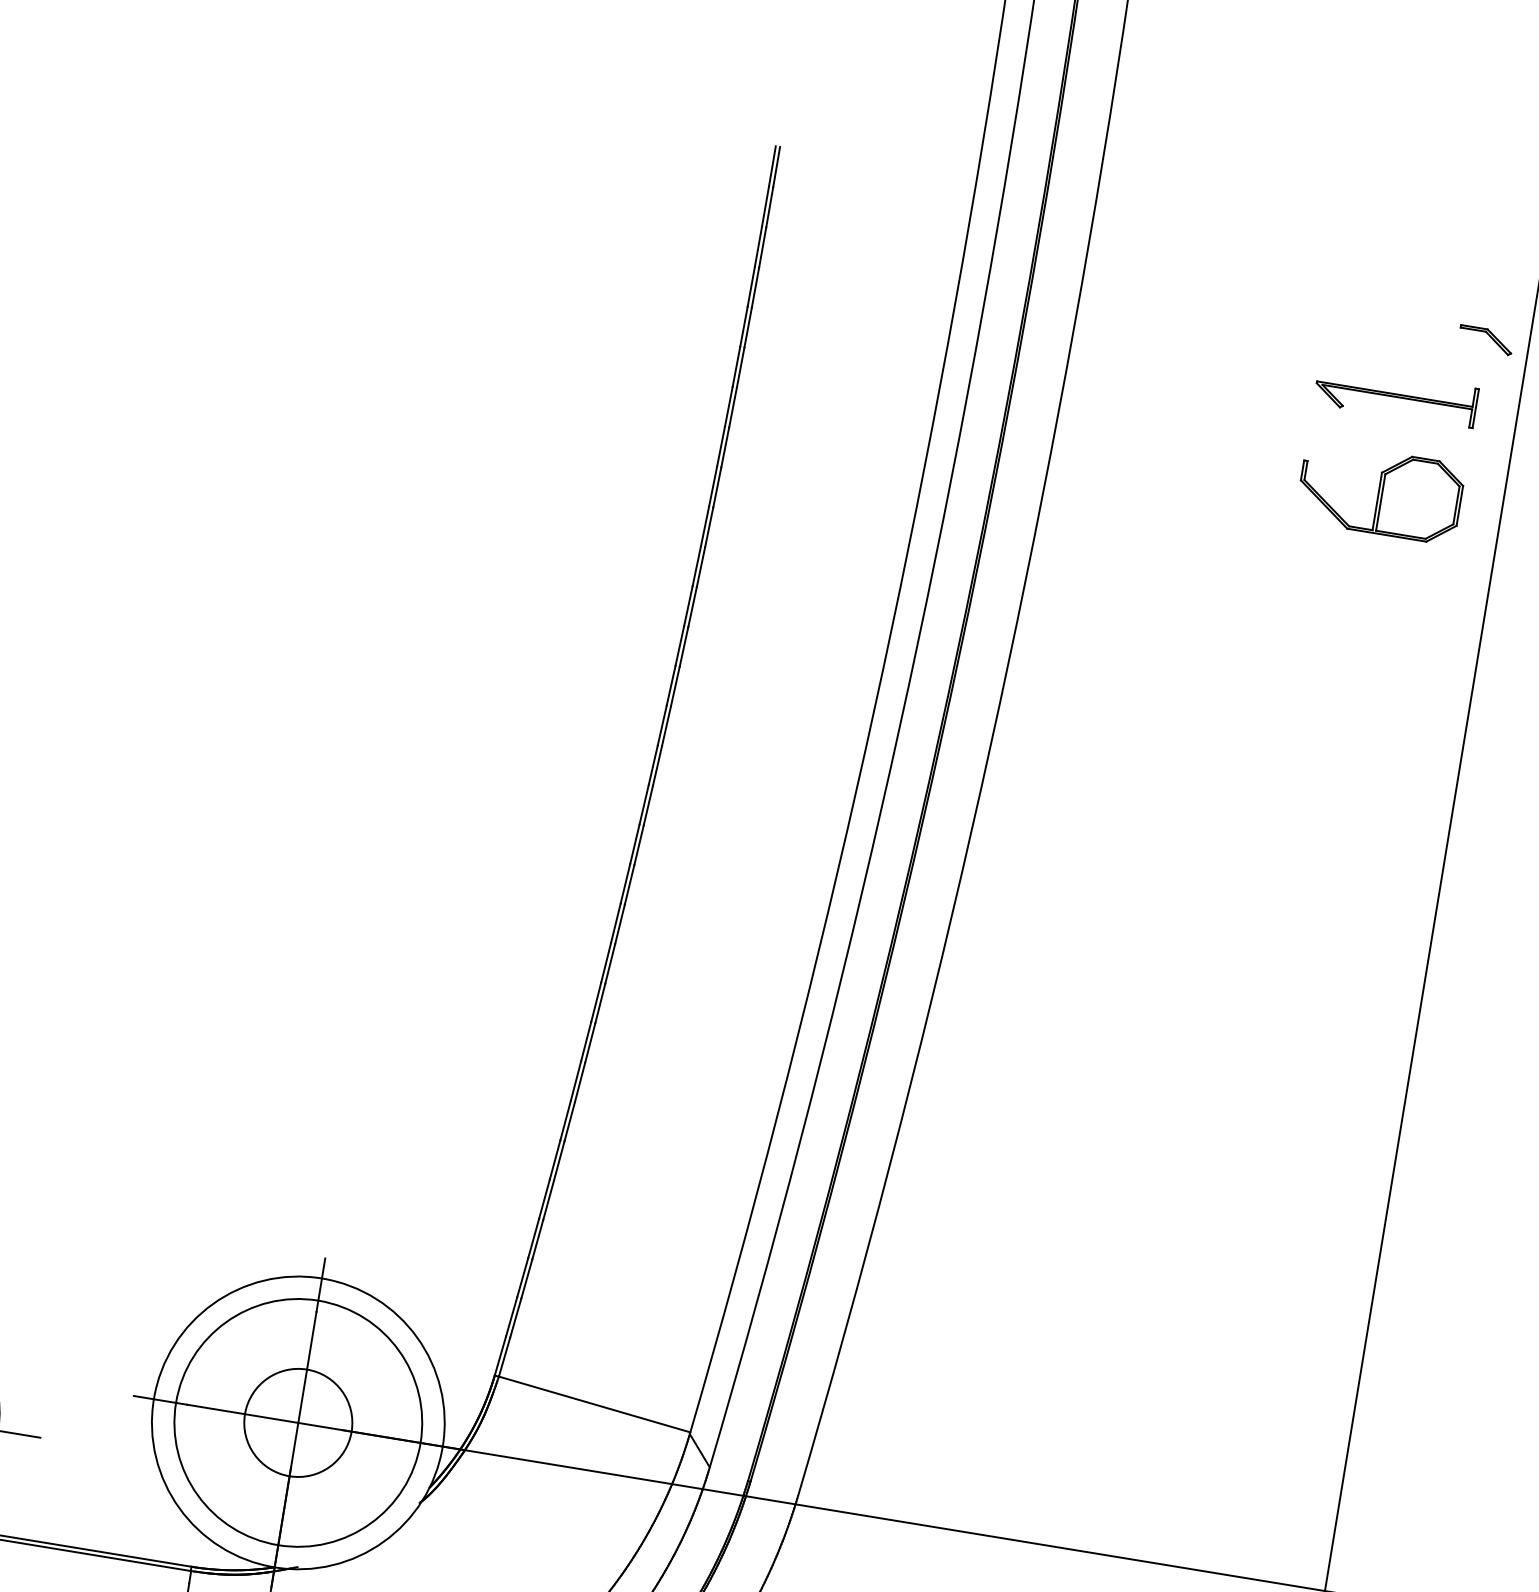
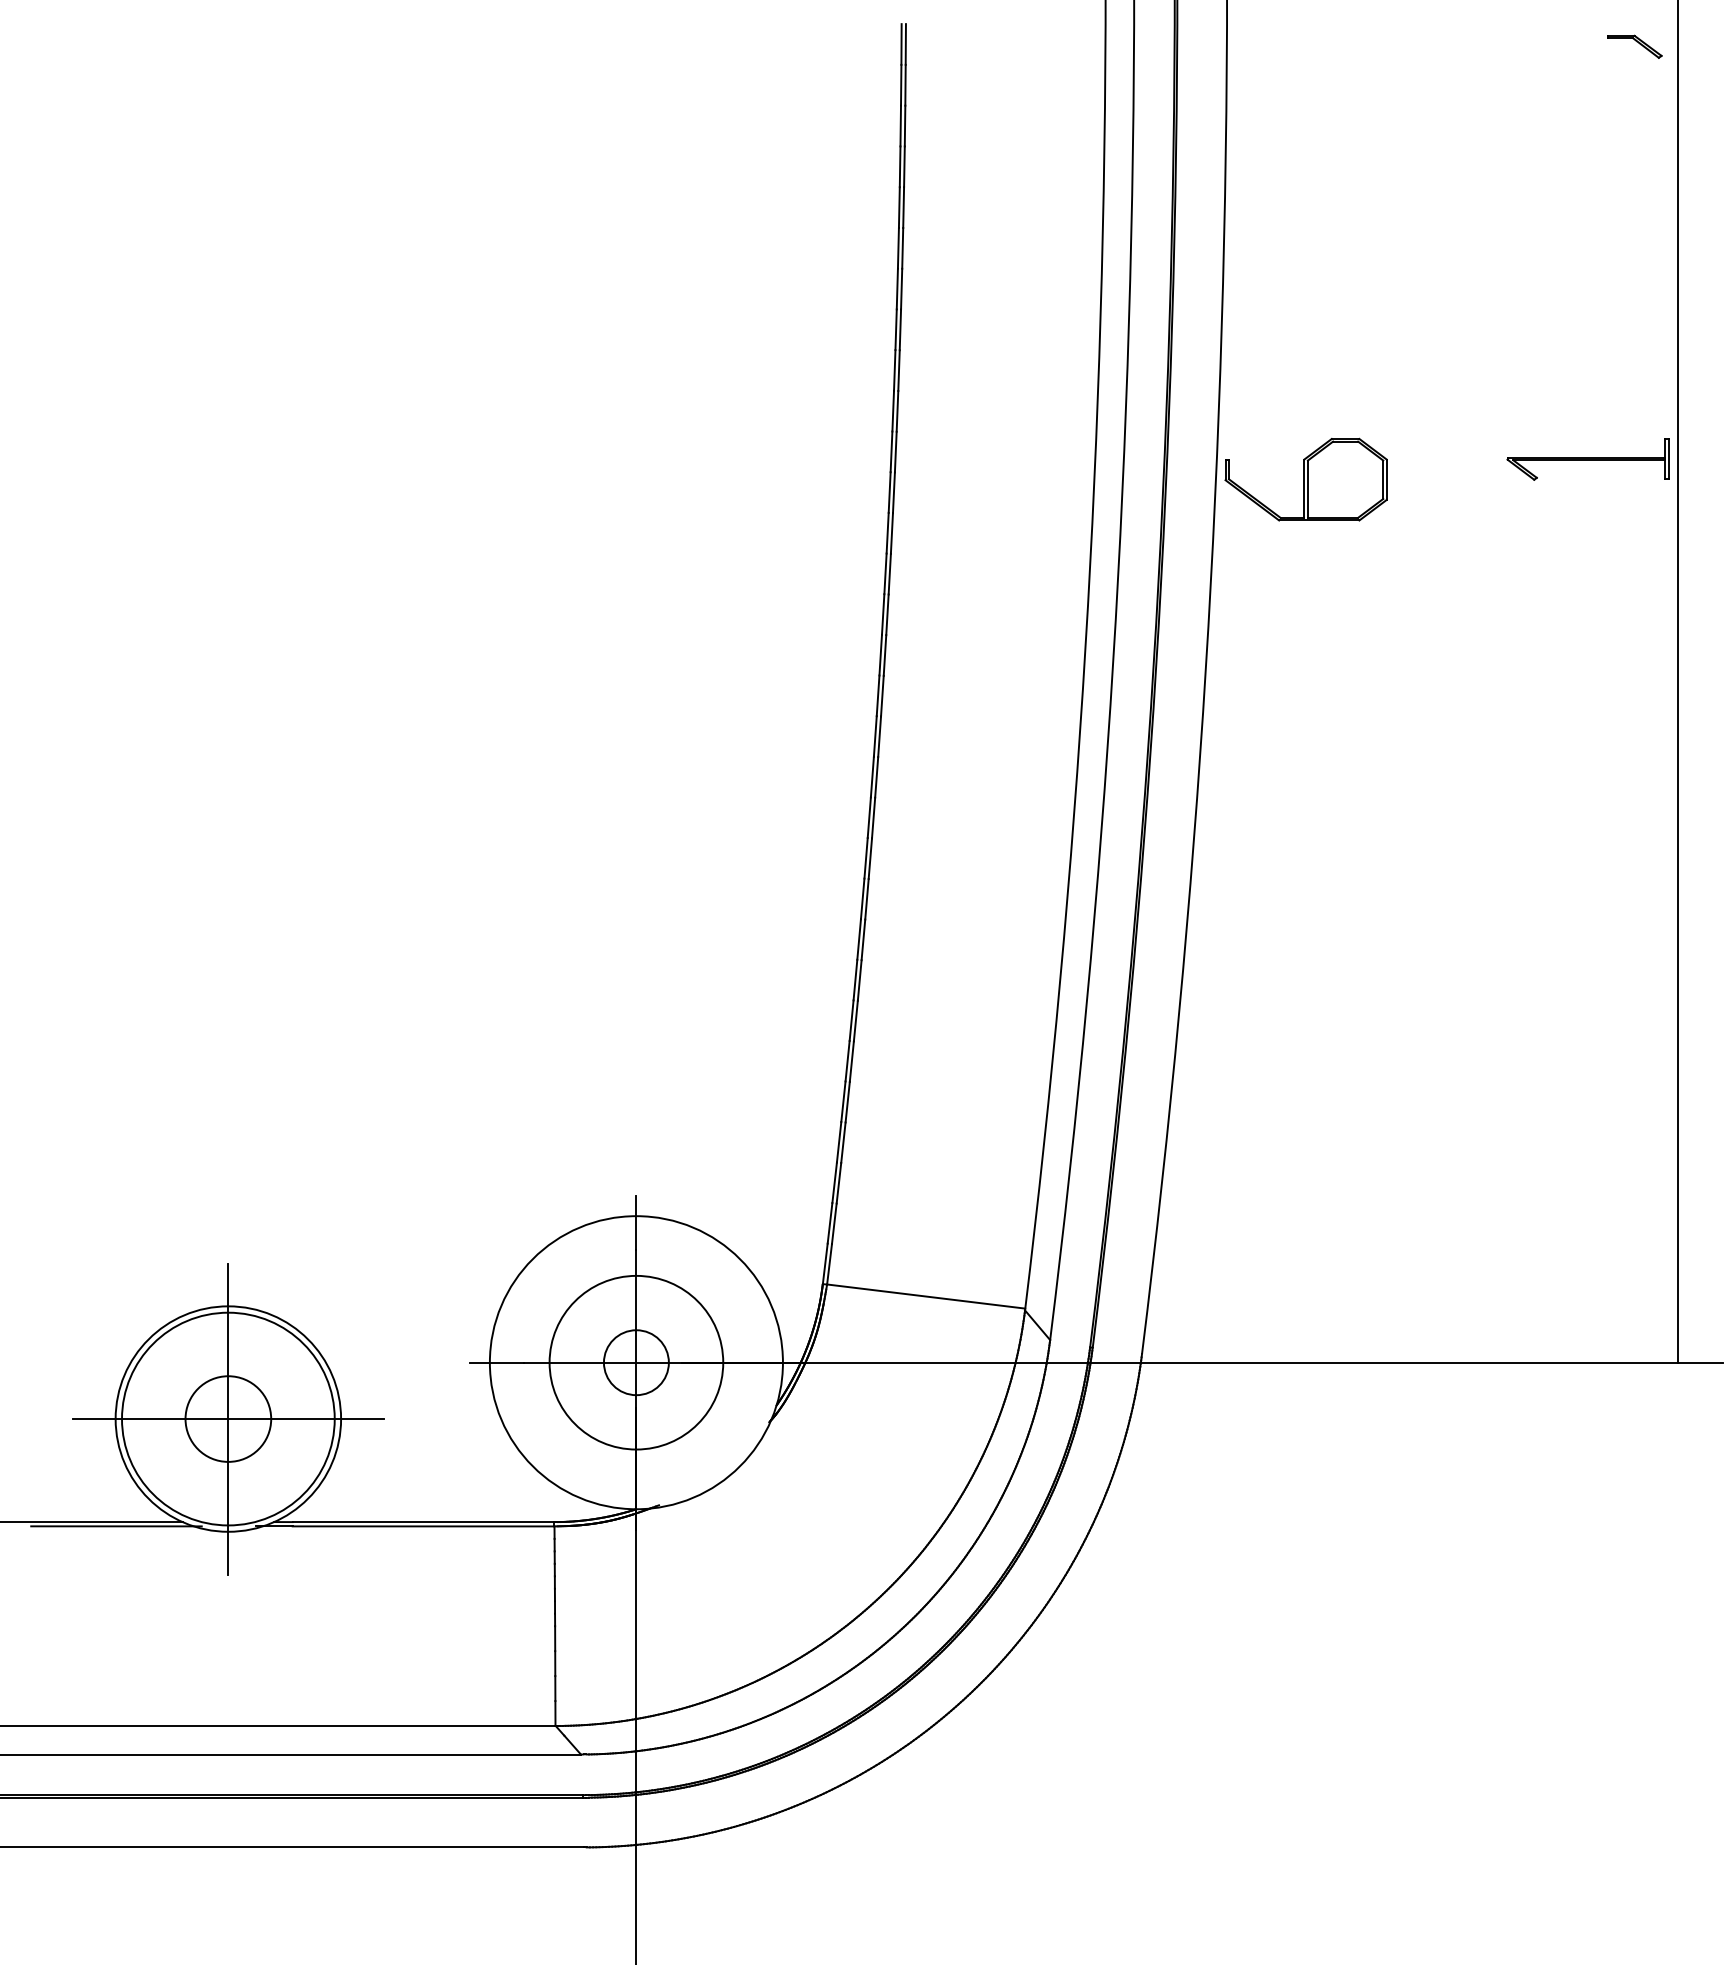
part: (1485, 339) -> (1634, 46), moved
part: (1395, 395) -> (1587, 459), moved
part: (1379, 492) -> (1305, 479), moved
circle: (298, 1422) -> (636, 1362), size x0.6
circle: (298, 1422) -> (636, 1362), size x0.7

